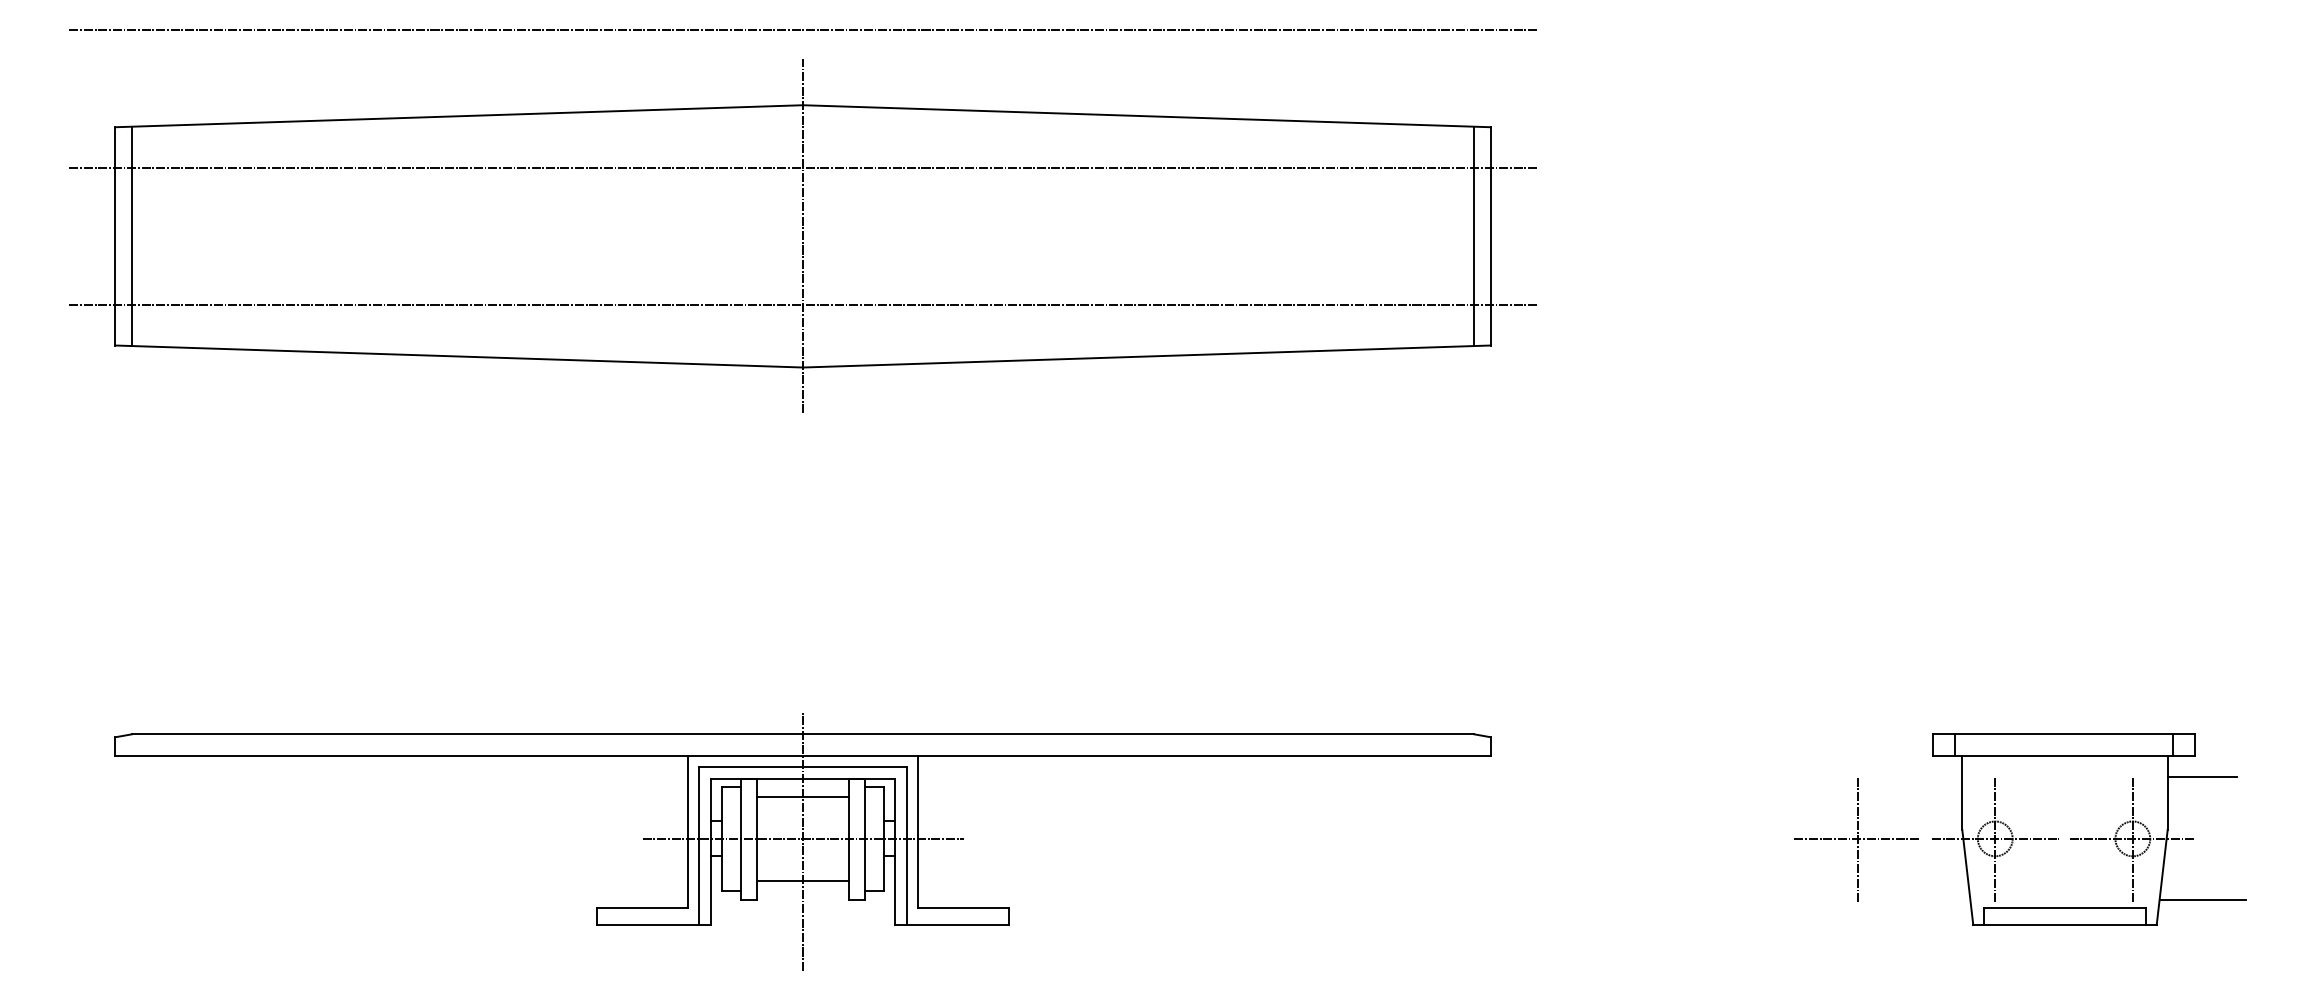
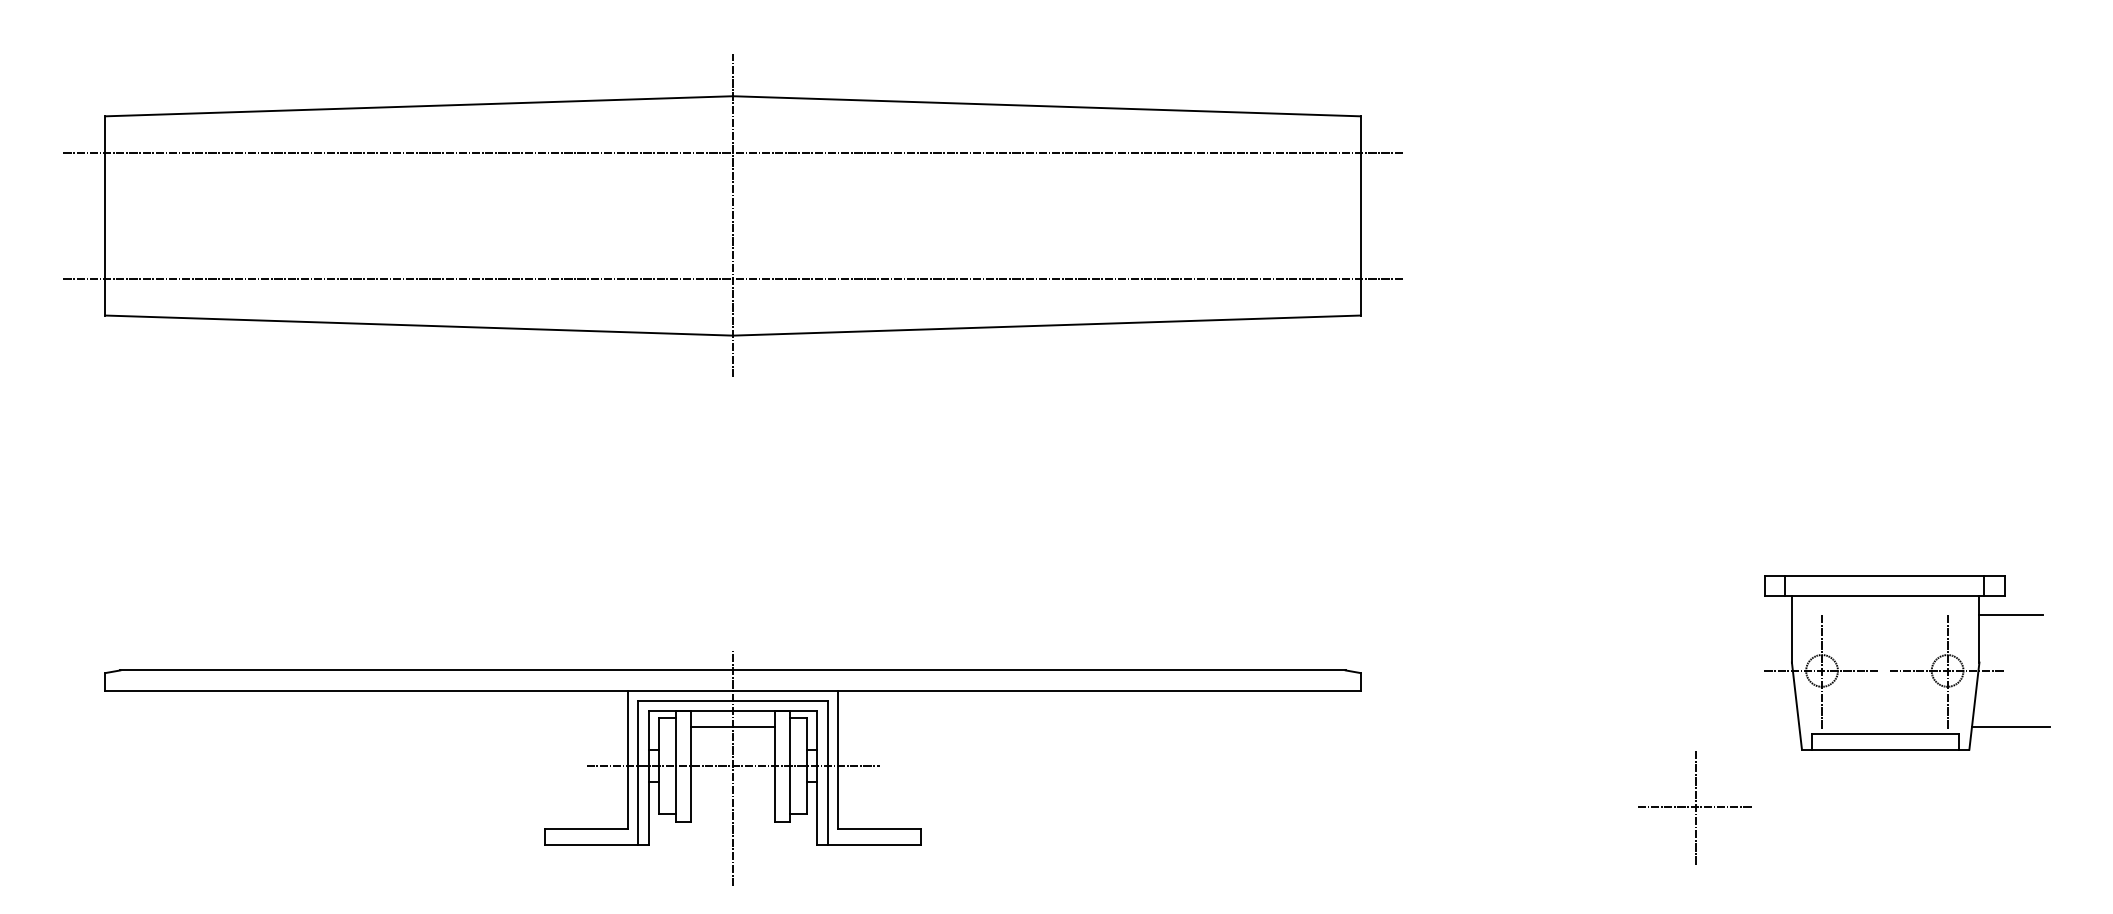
line: (802, 30) -> (732, 28), removed
line: (131, 236) -> (120, 216), removed
line: (1474, 236) -> (1345, 216), removed
part: (2089, 829) -> (1908, 662), moved
part: (1856, 839) -> (1694, 807), moved
line: (802, 881) -> (732, 804), removed

